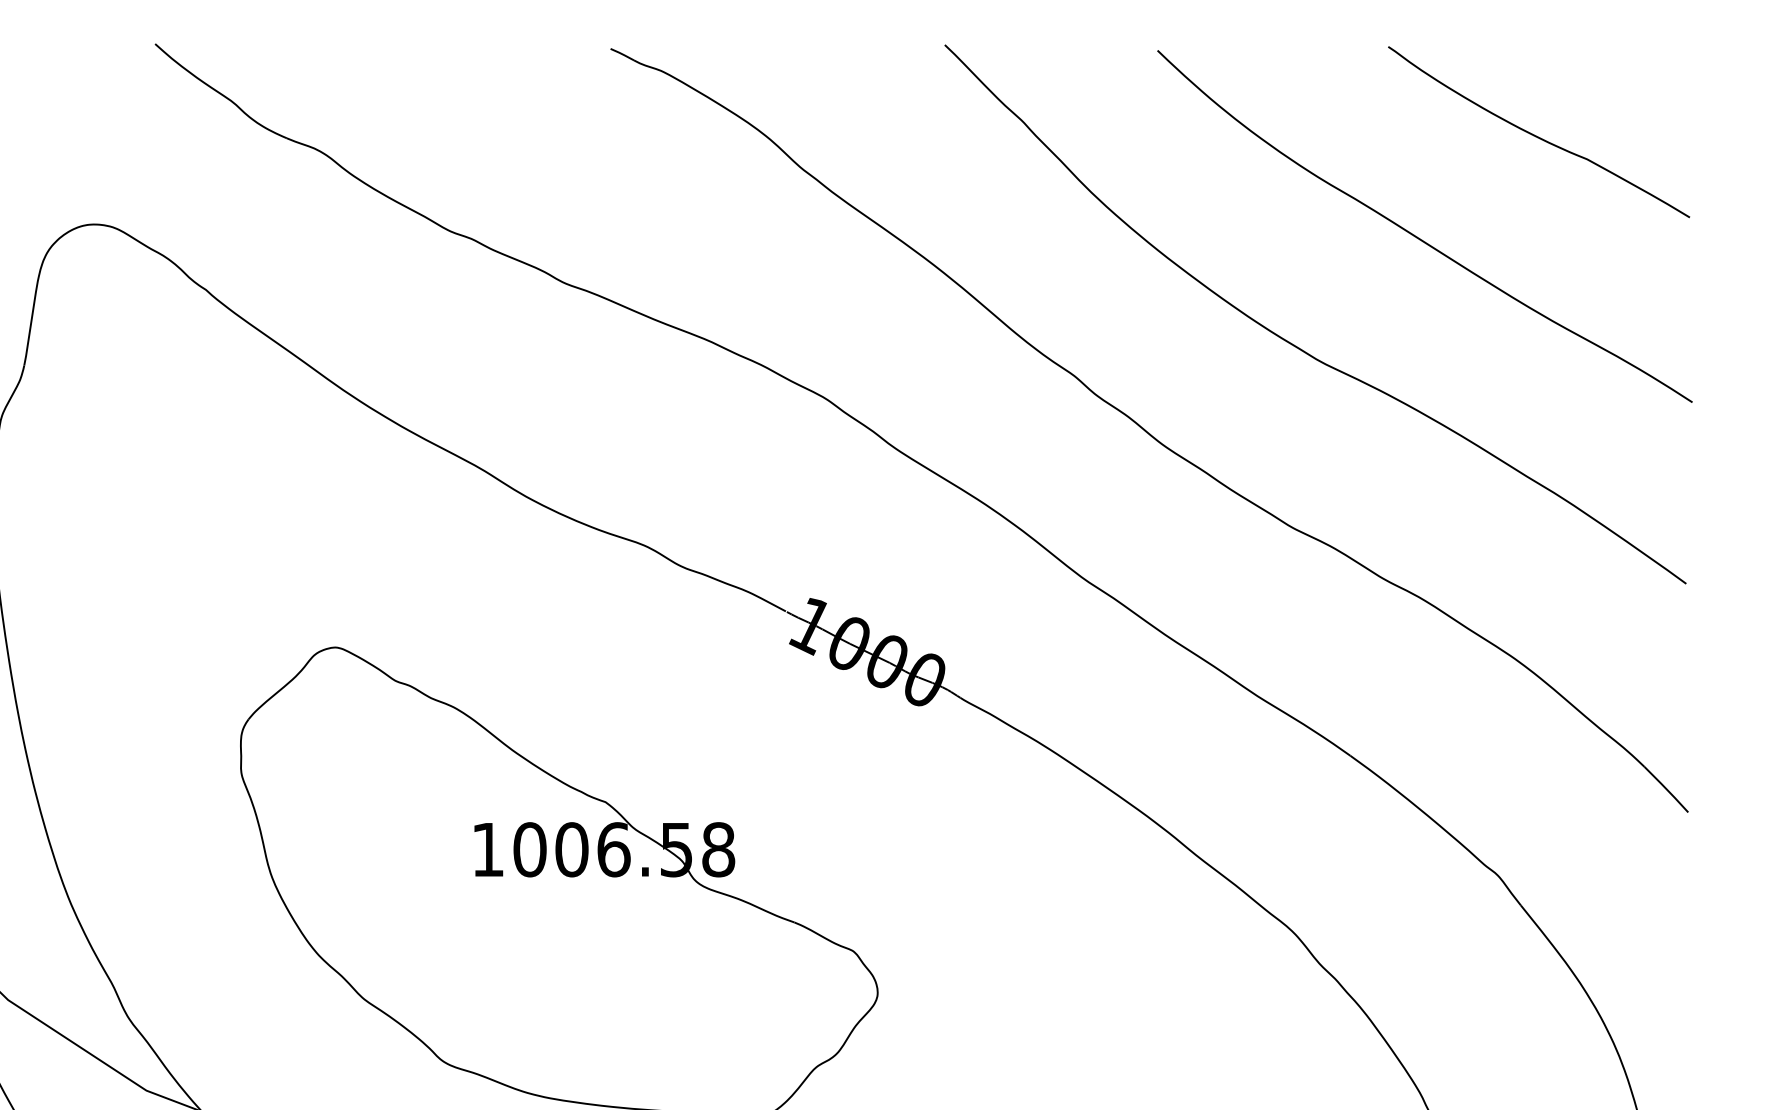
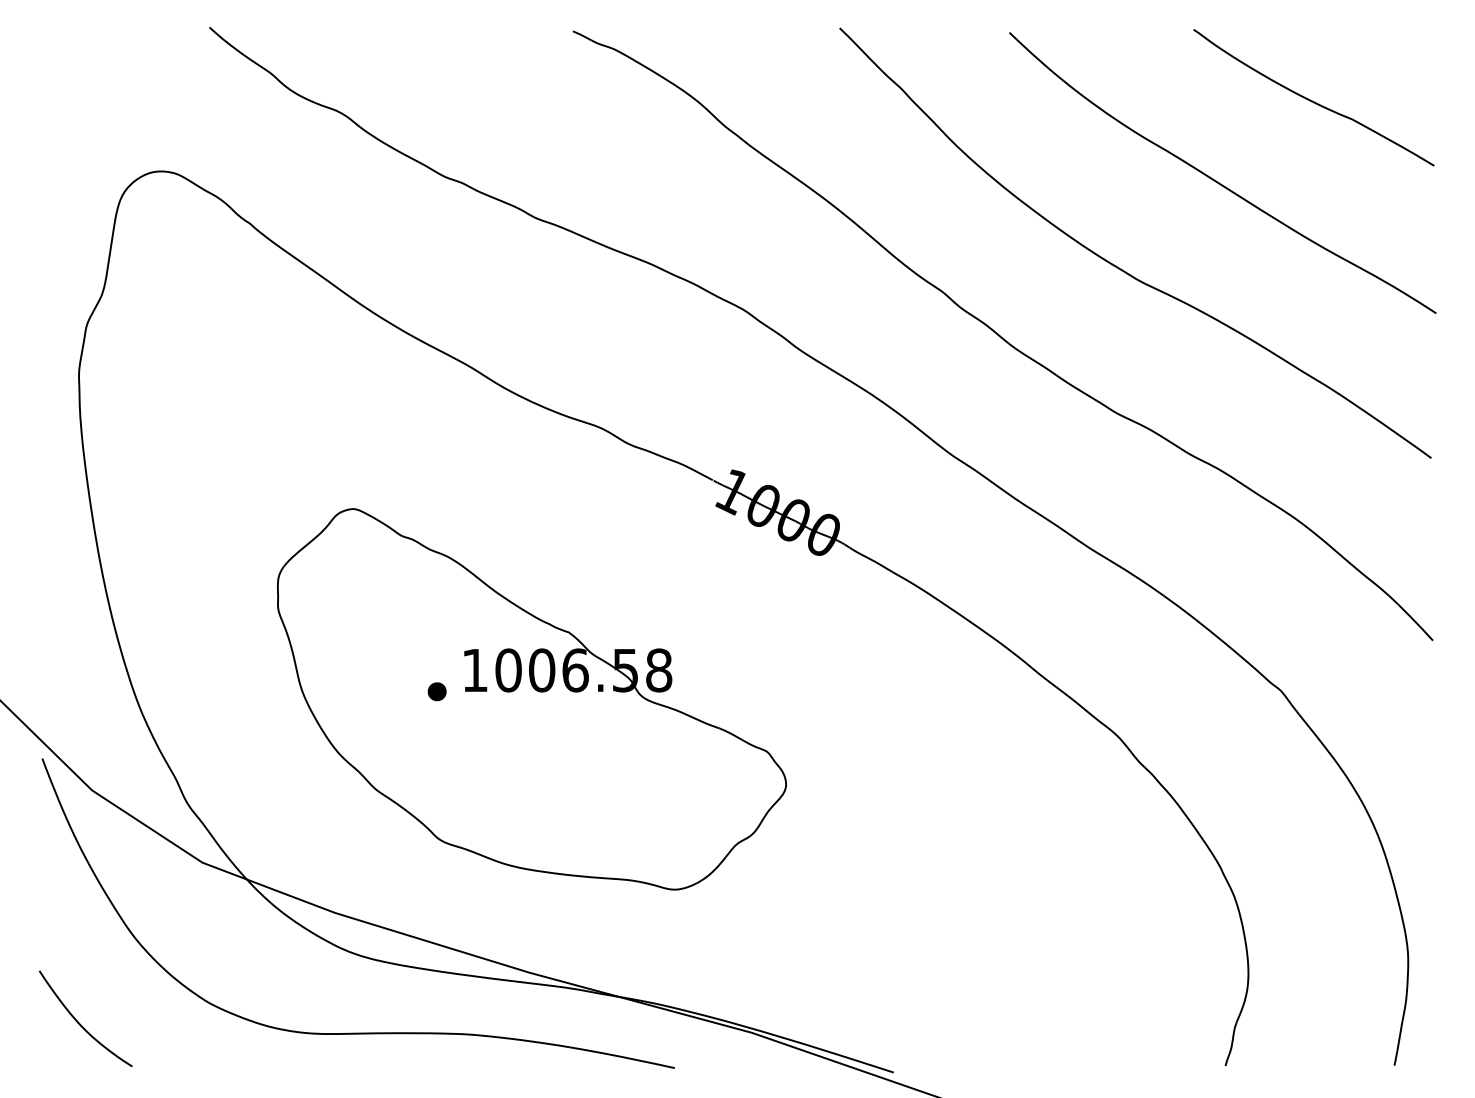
part: (439, 876) -> (436, 691), added

